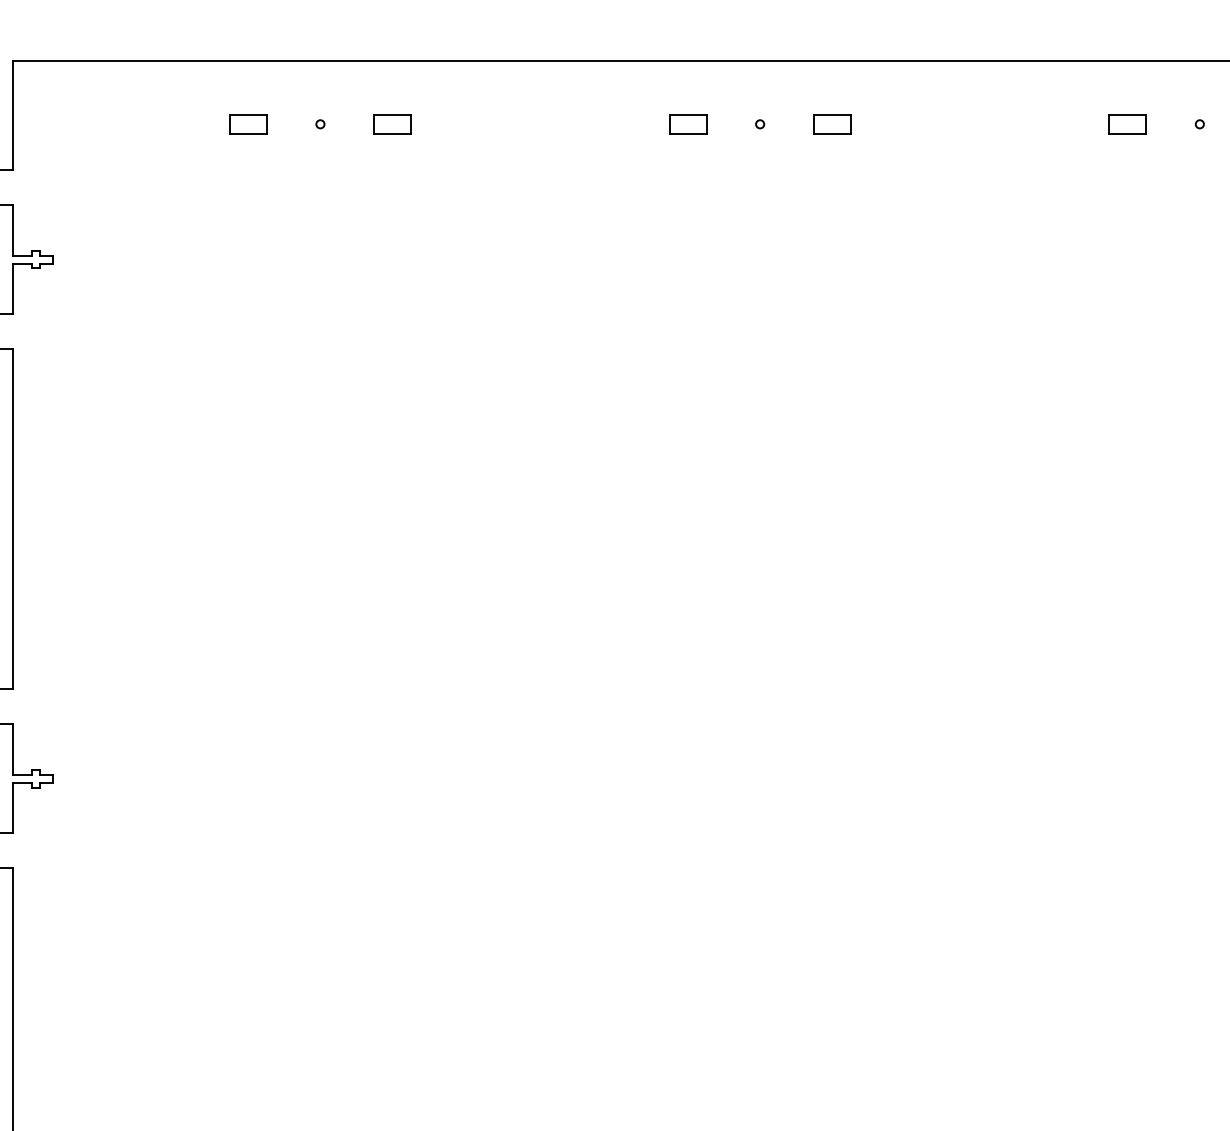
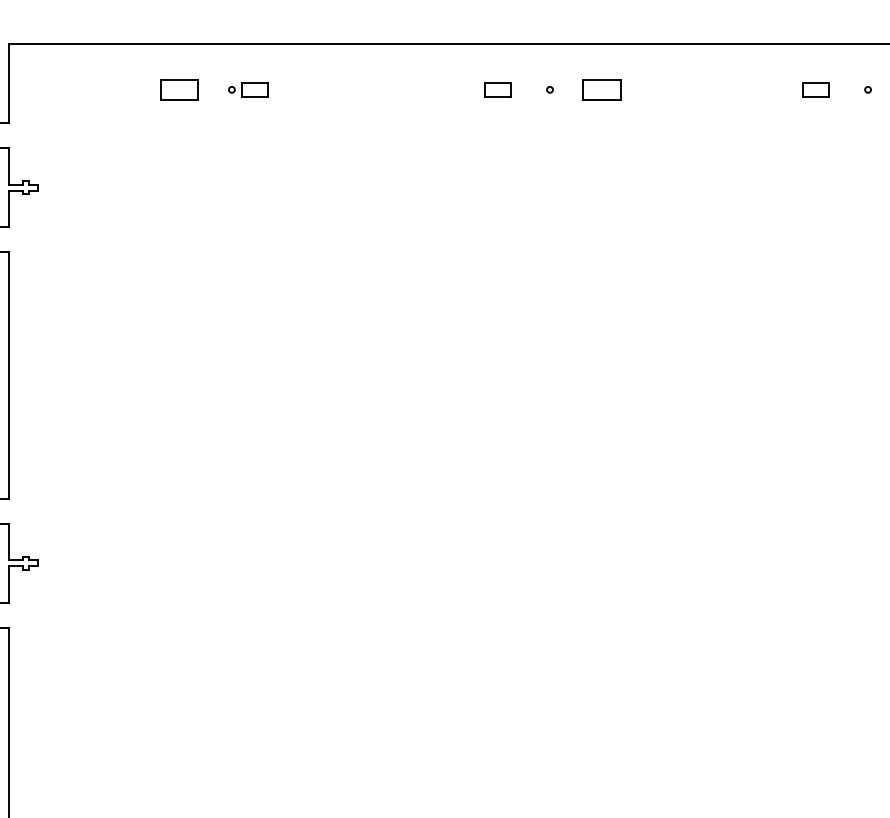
part: (247, 123) -> (179, 89), size x1.4
part: (391, 123) -> (254, 89), moved
part: (831, 123) -> (601, 89), size x1.4

